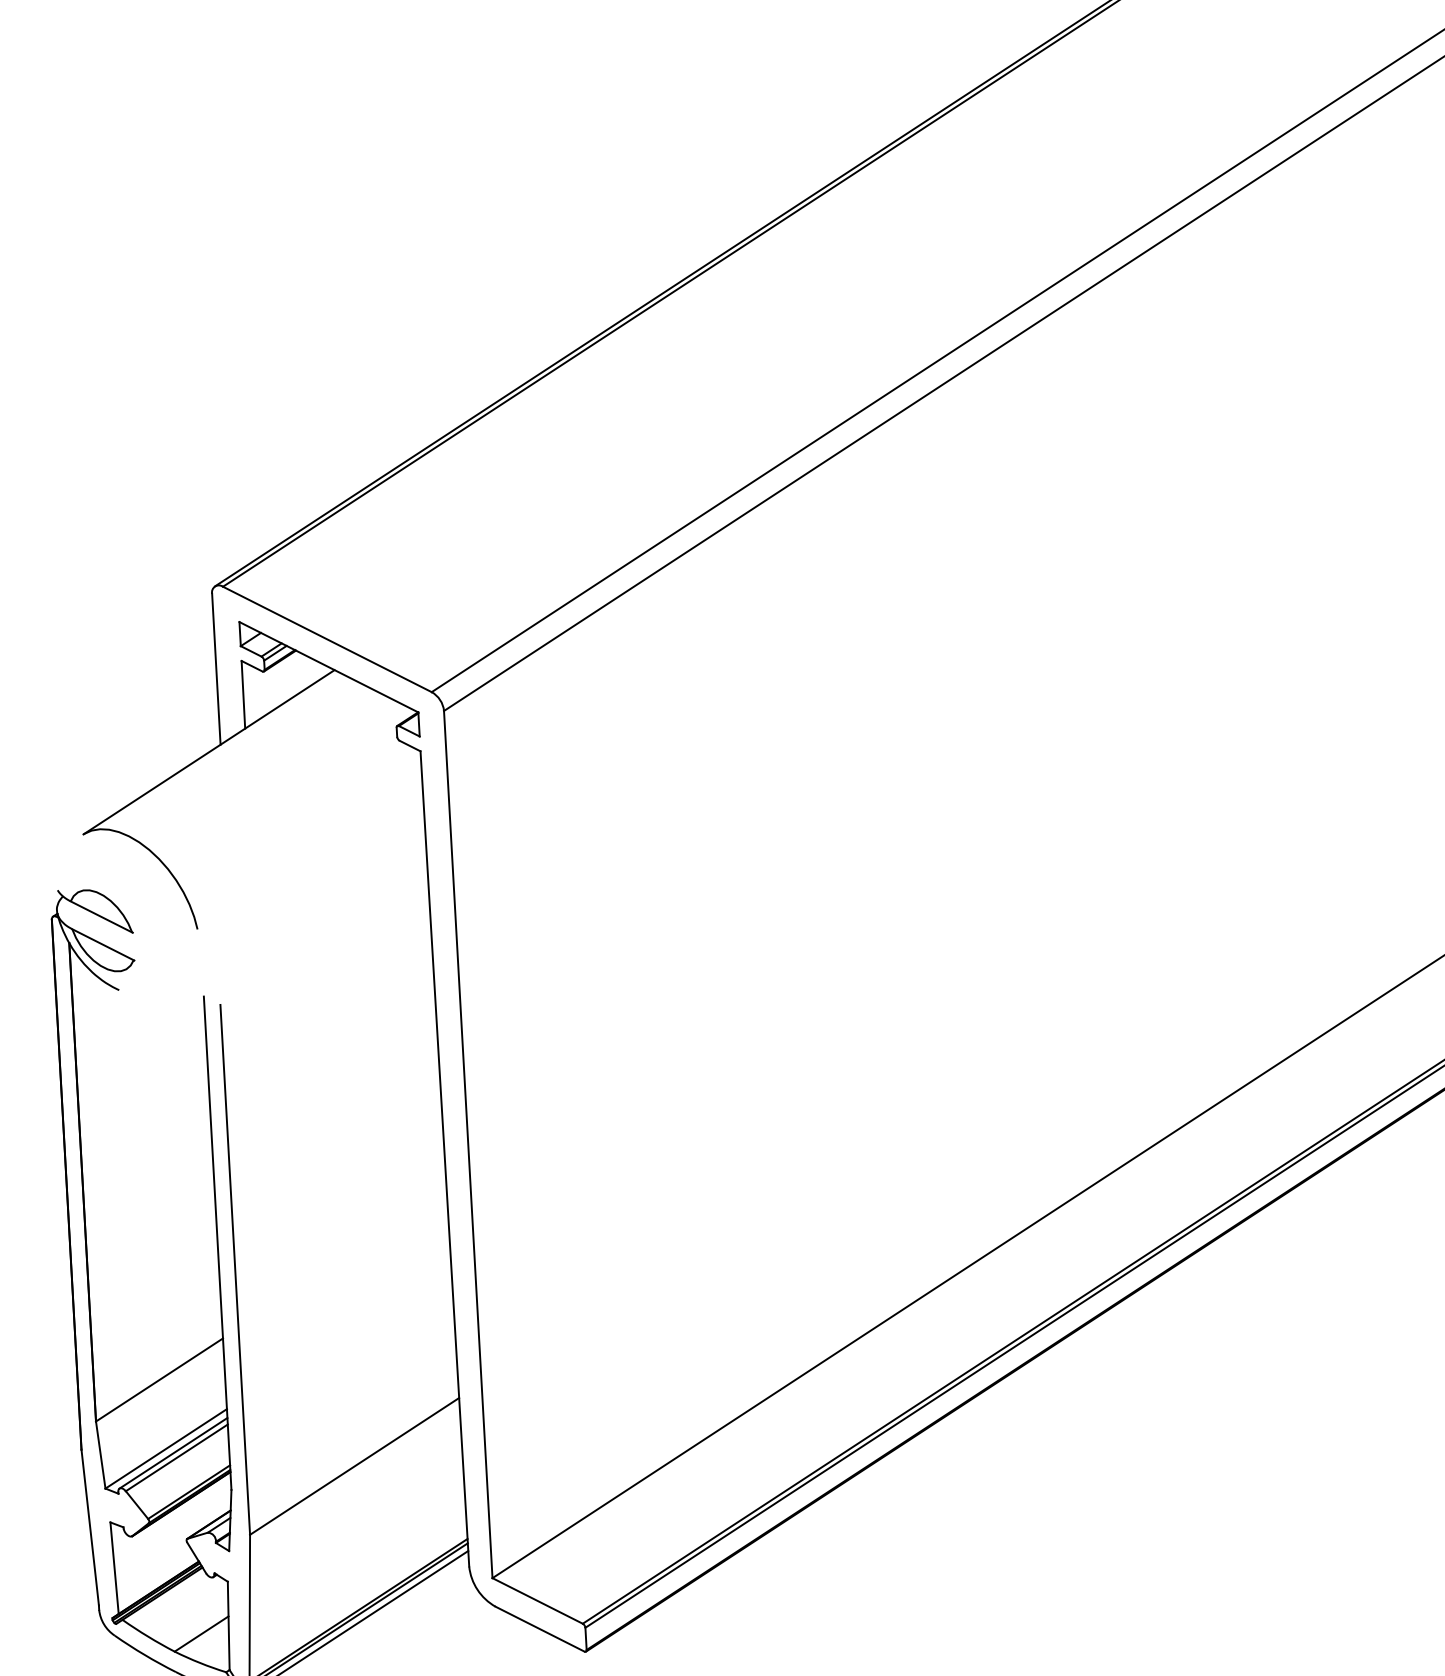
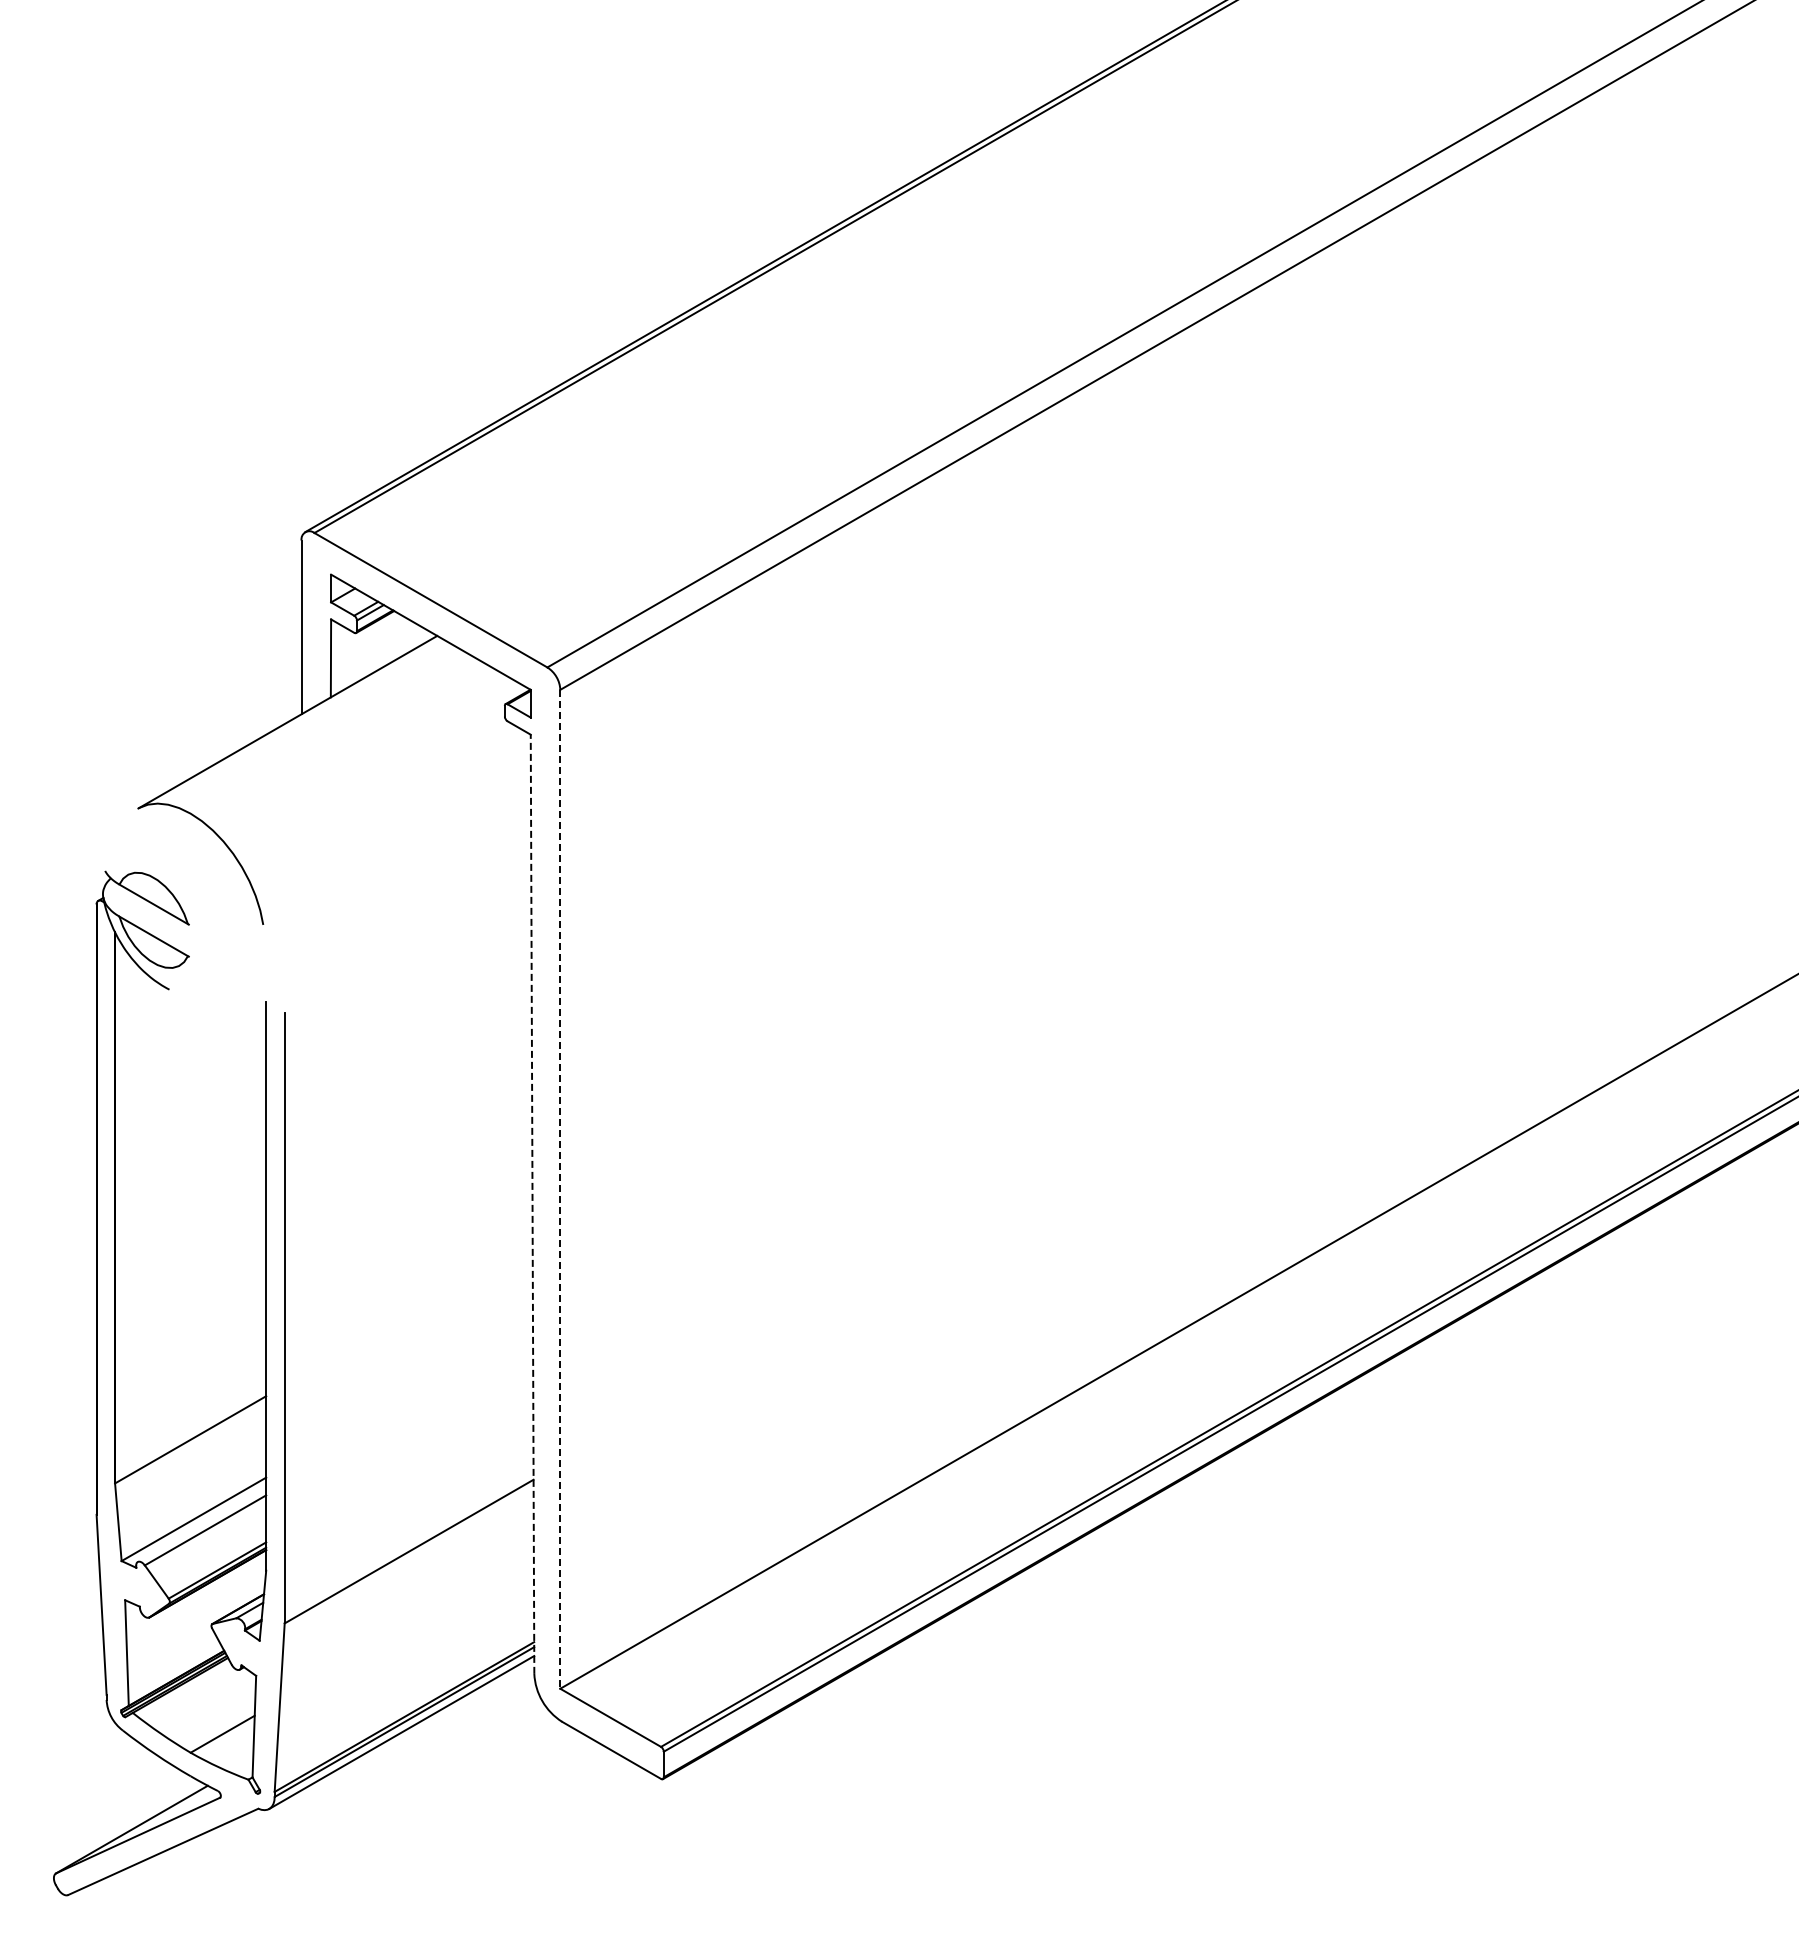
line: (468, 1144) -> (560, 1189), solid -> dashed
line: (444, 1159) -> (532, 1204), solid -> dashed
line: (173, 1452) -> (201, 1524), removed

